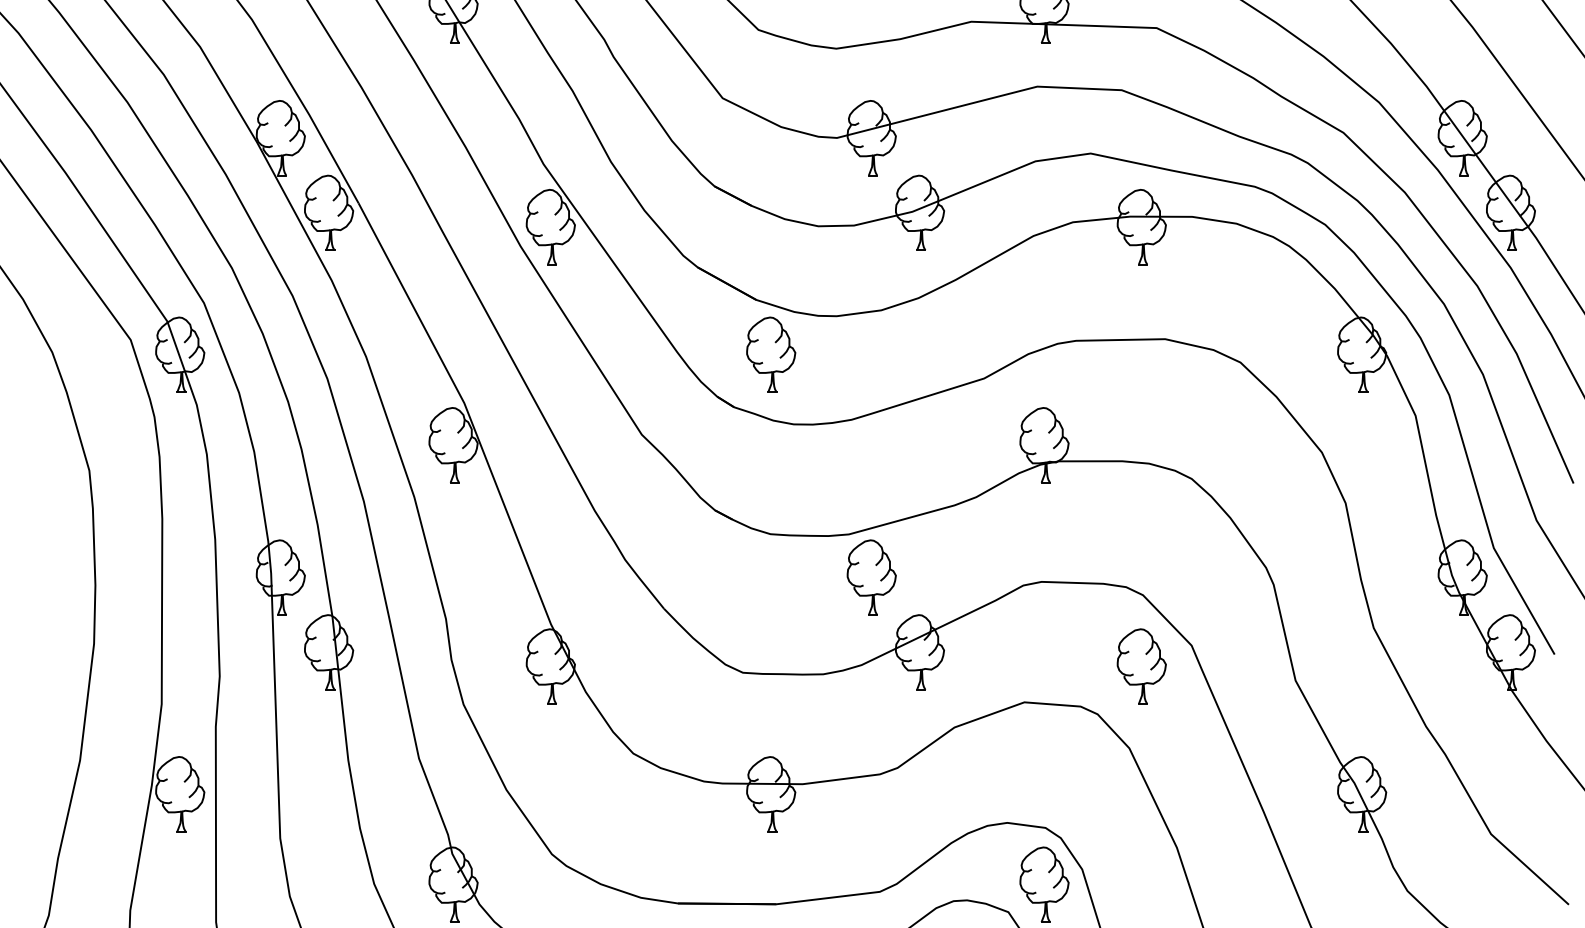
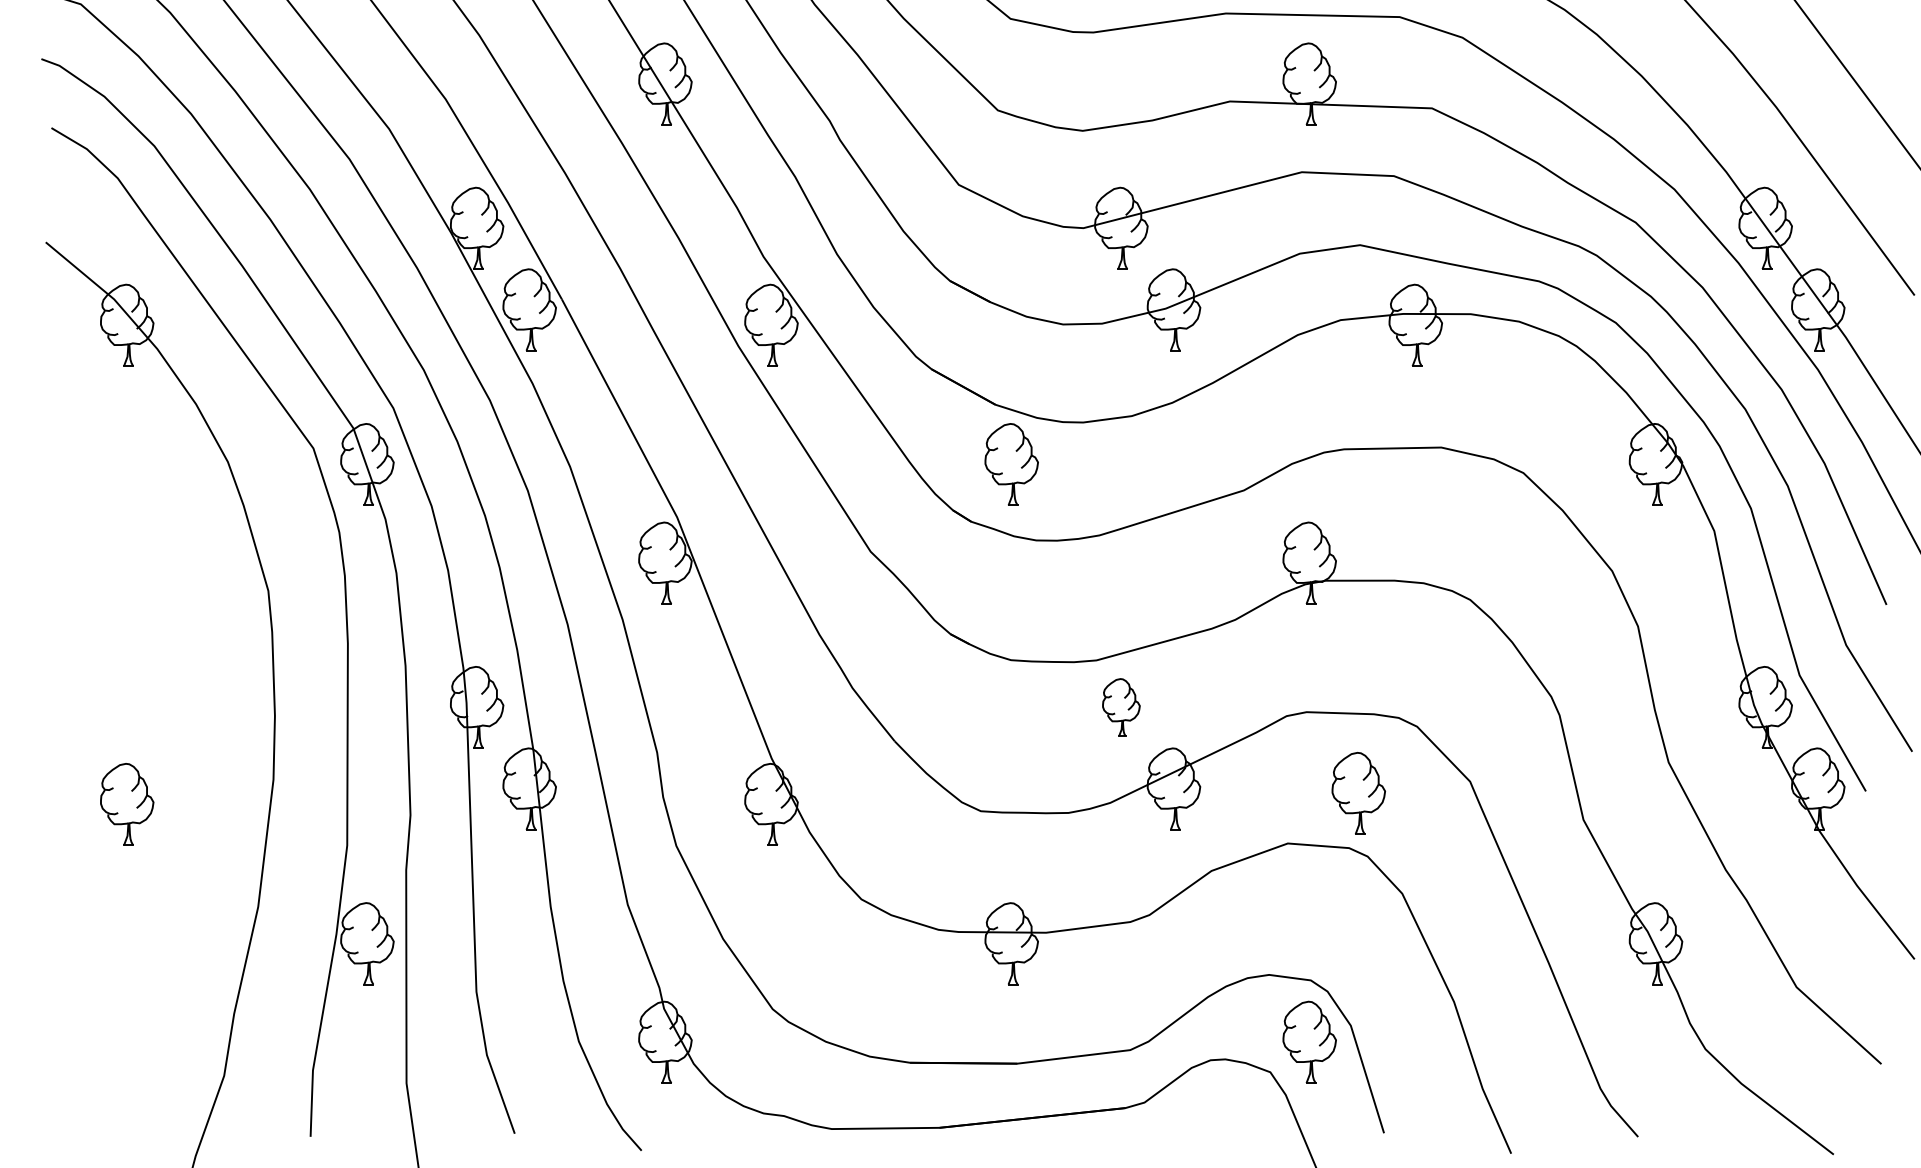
part: (871, 577) -> (1121, 707), size x0.7
part: (1141, 666) -> (1358, 793), moved

